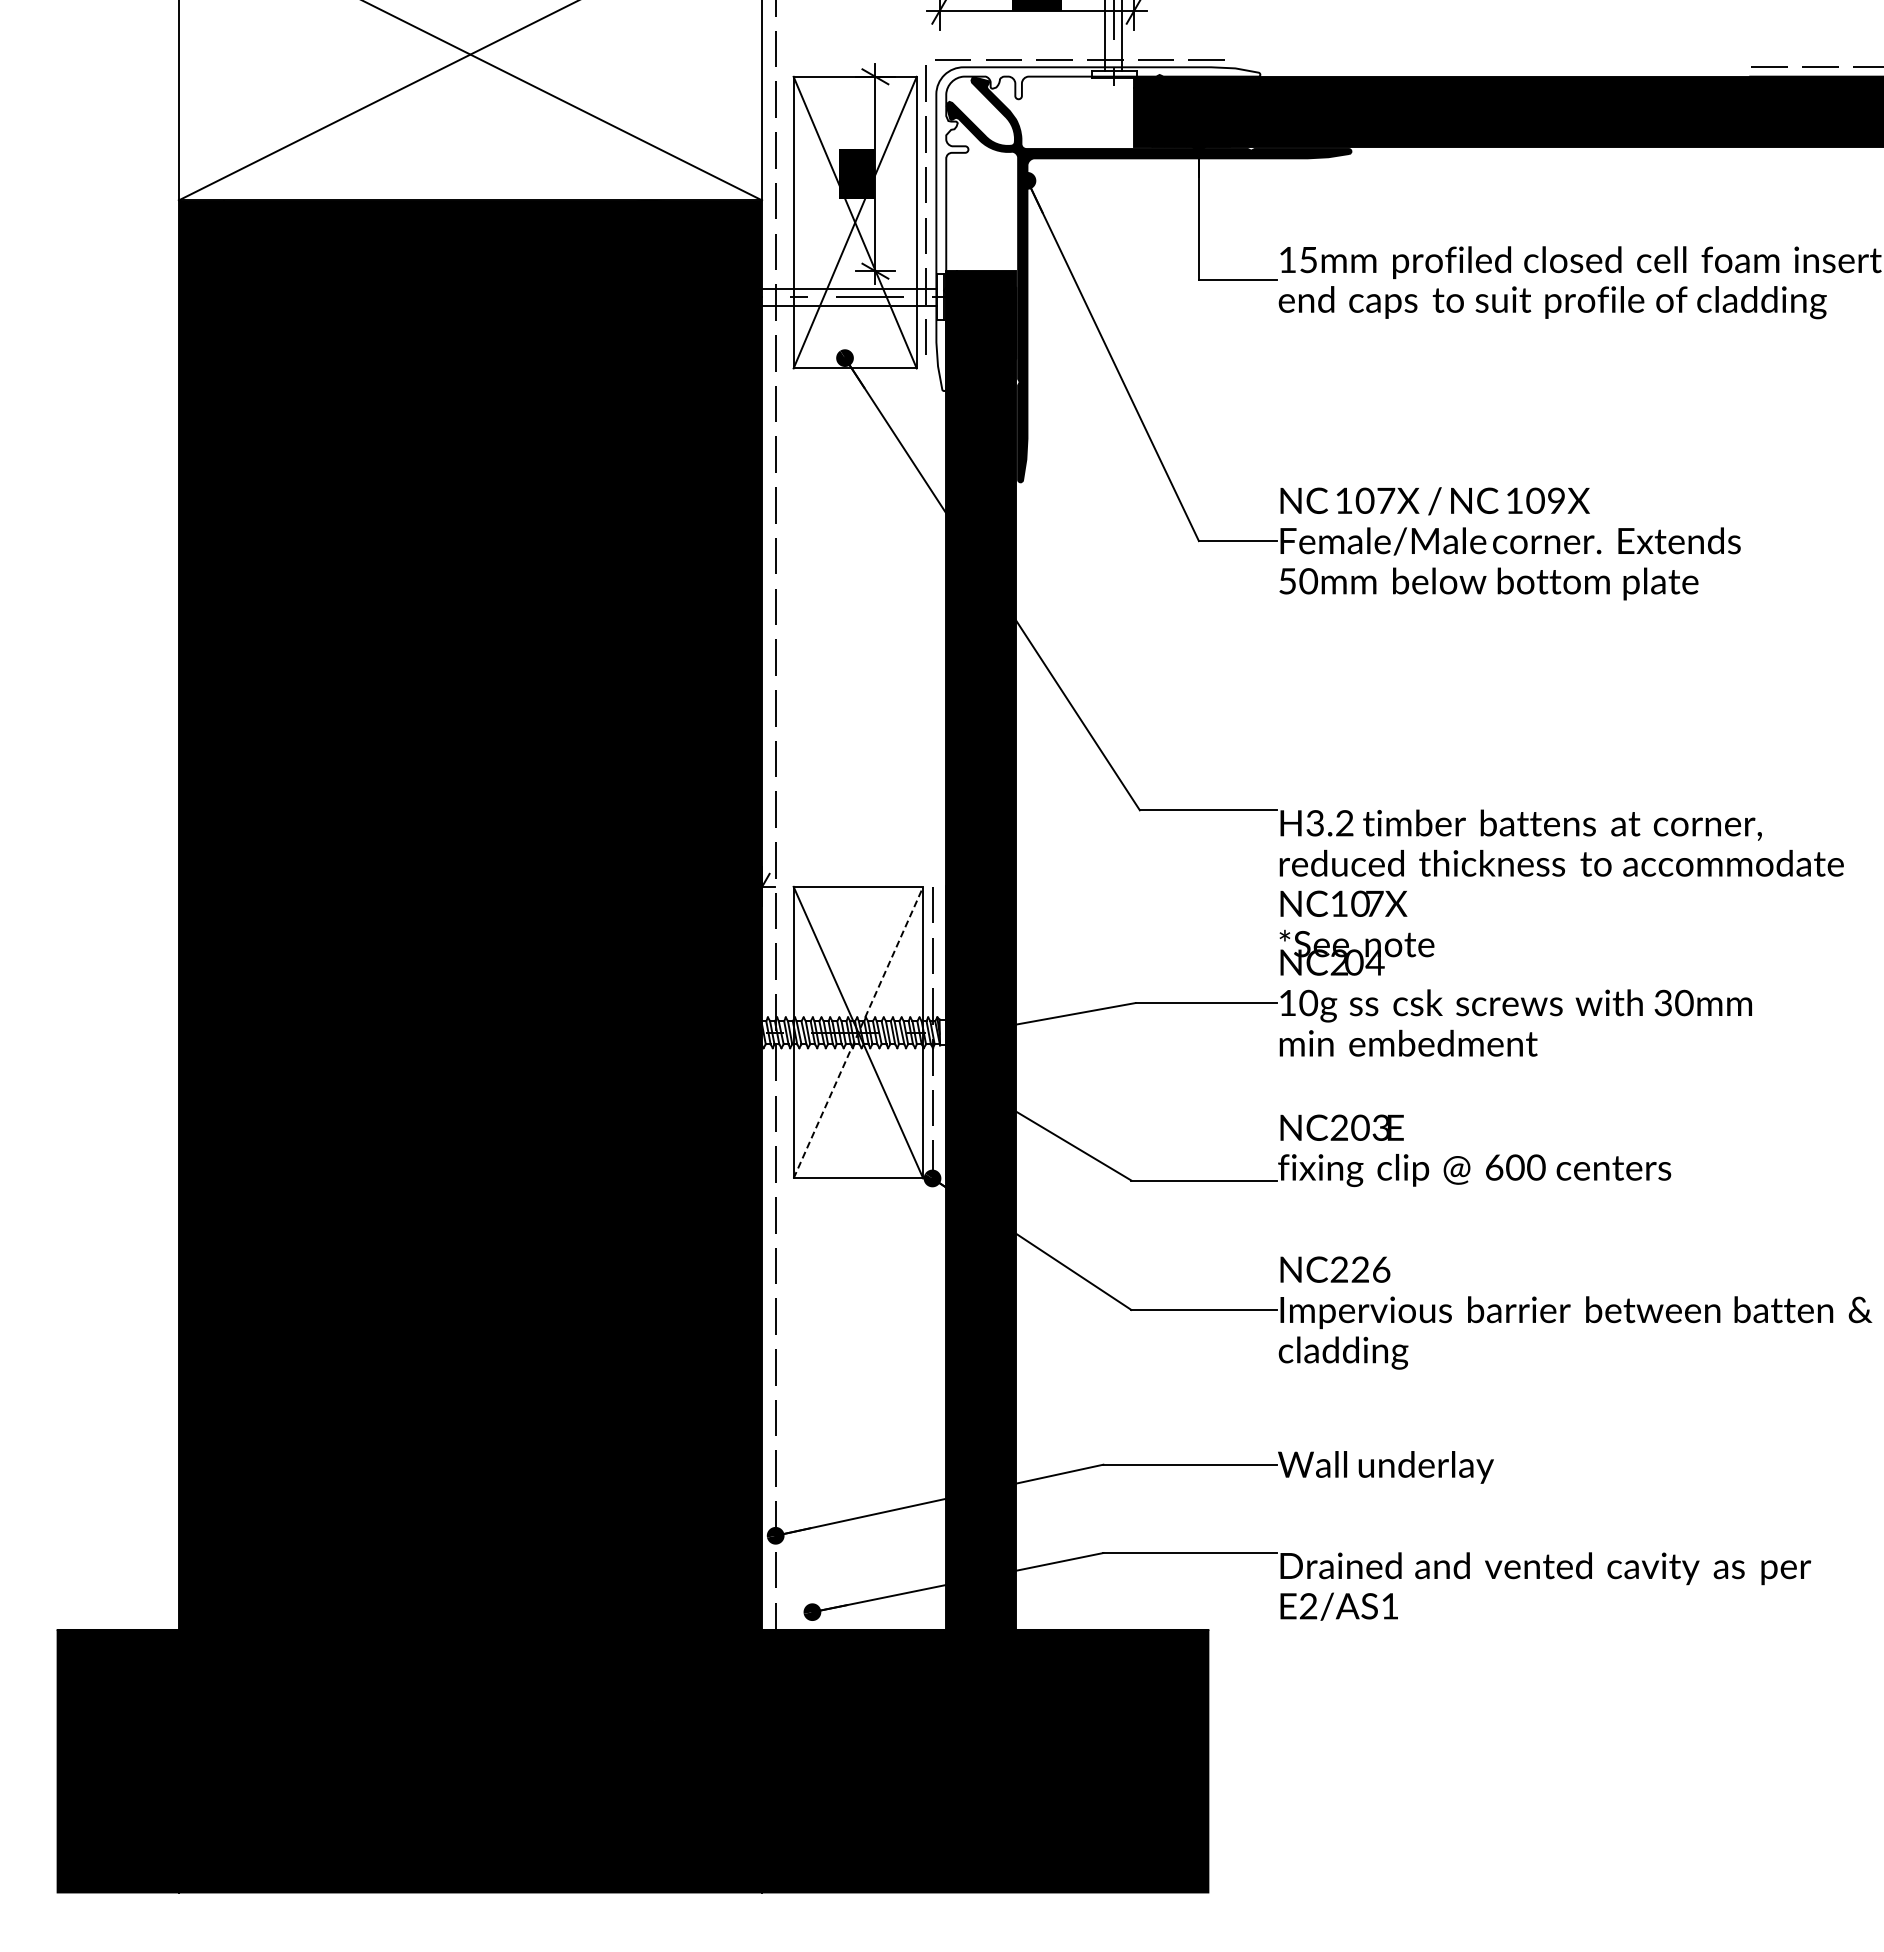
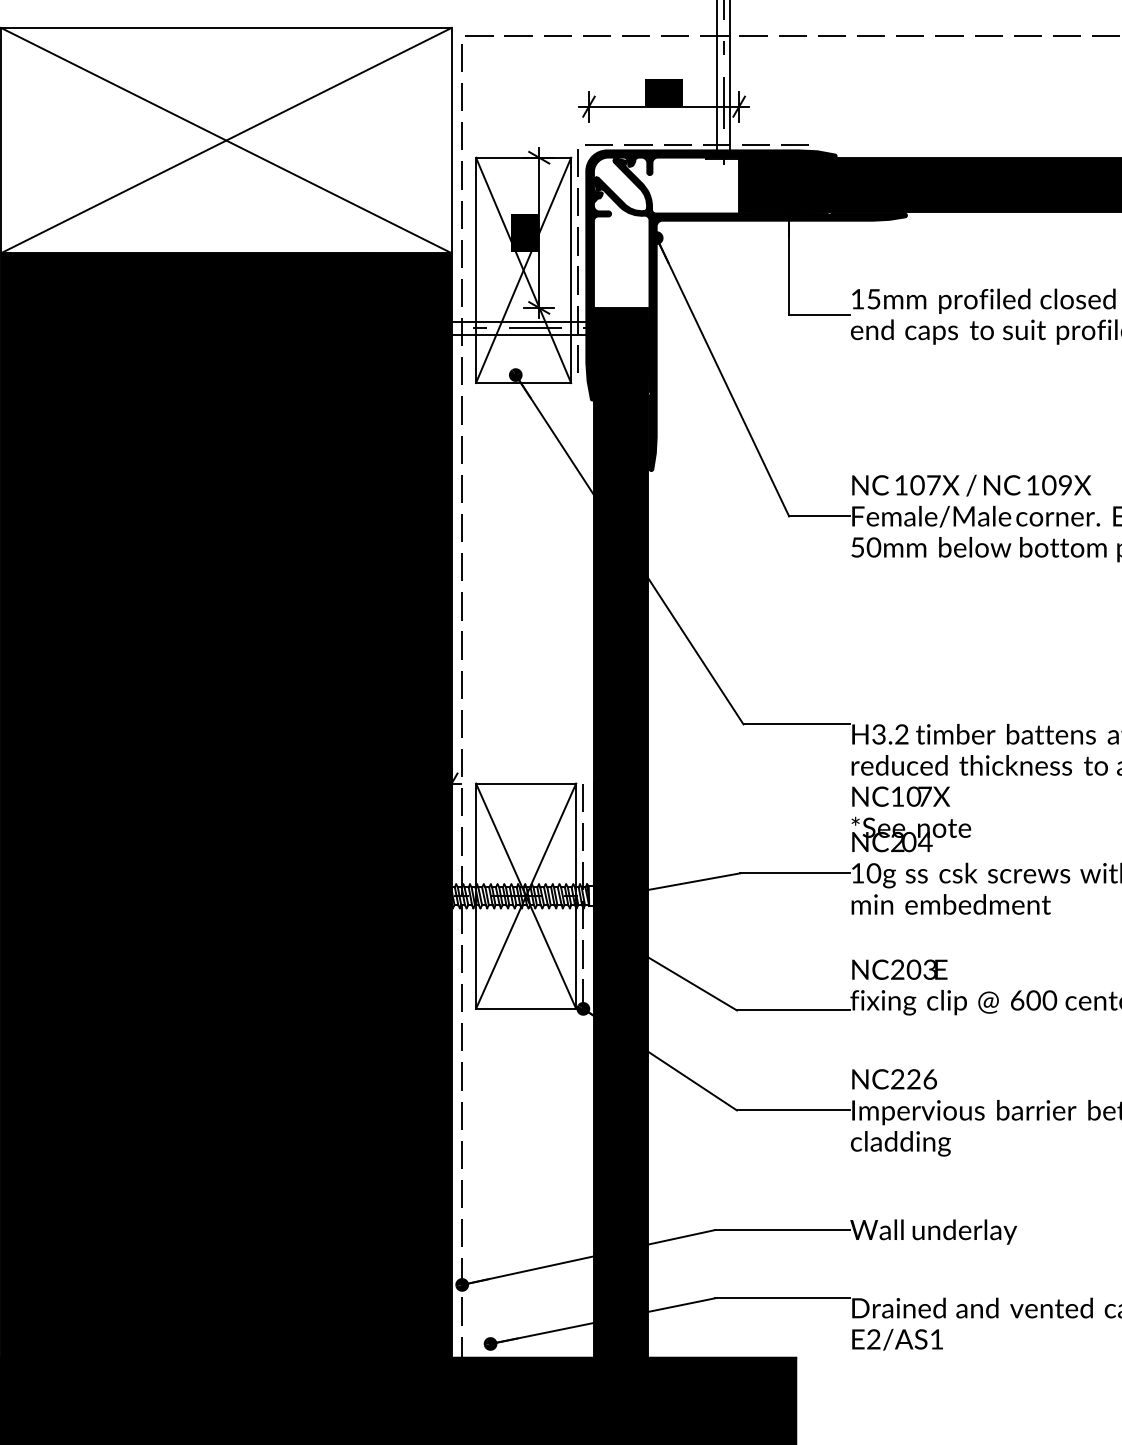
fill: (1098, 229) -> (711, 275), added
line: (858, 1032) -> (526, 896), dashed -> solid

